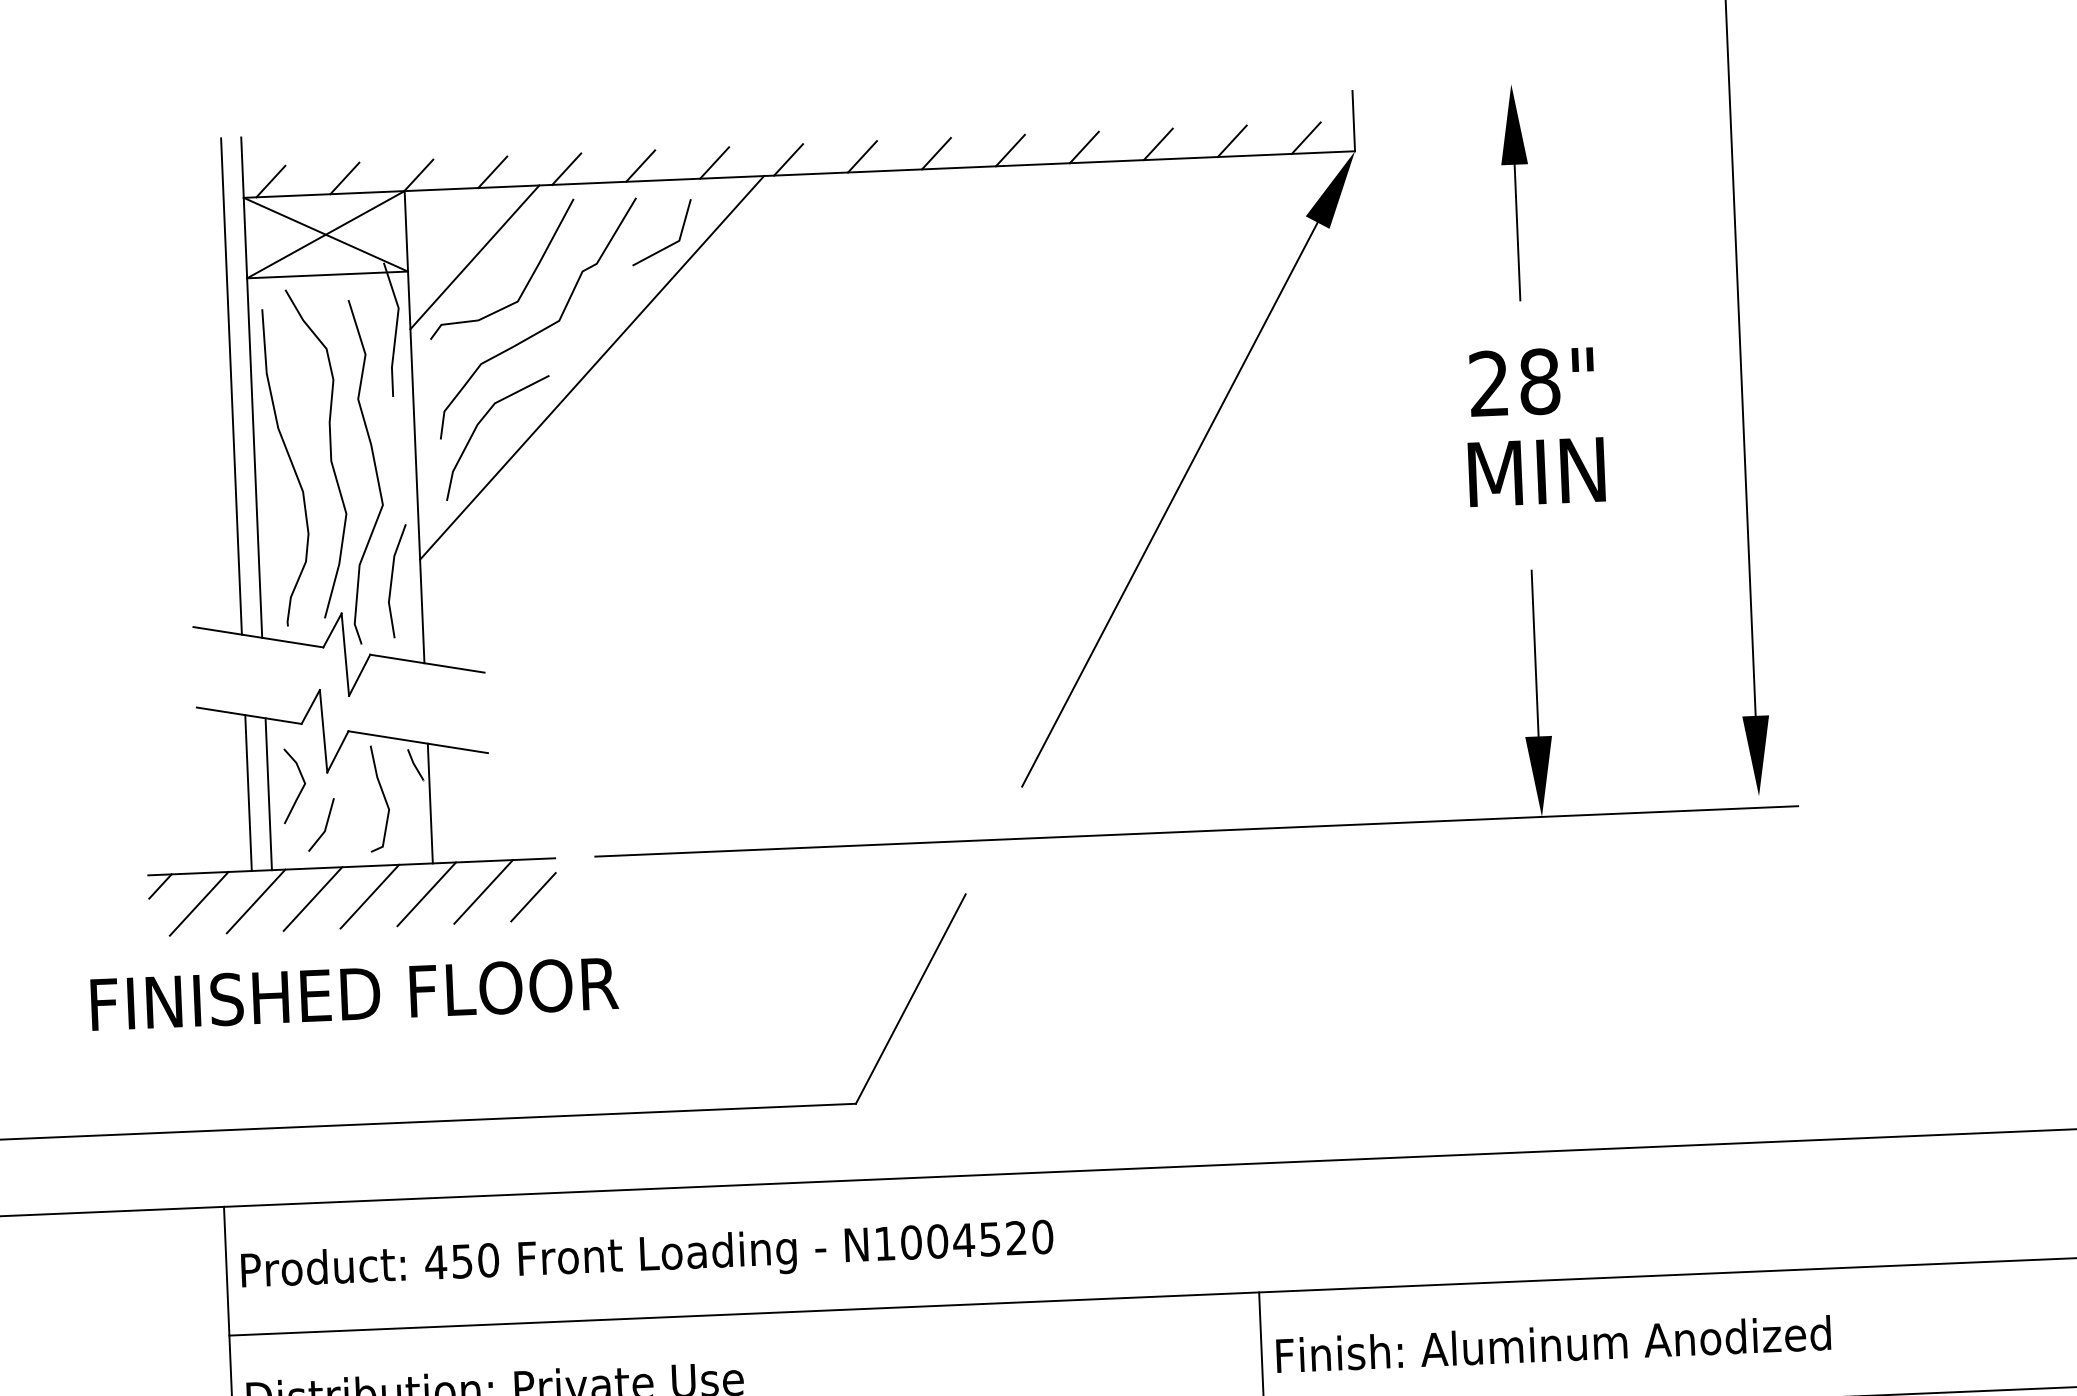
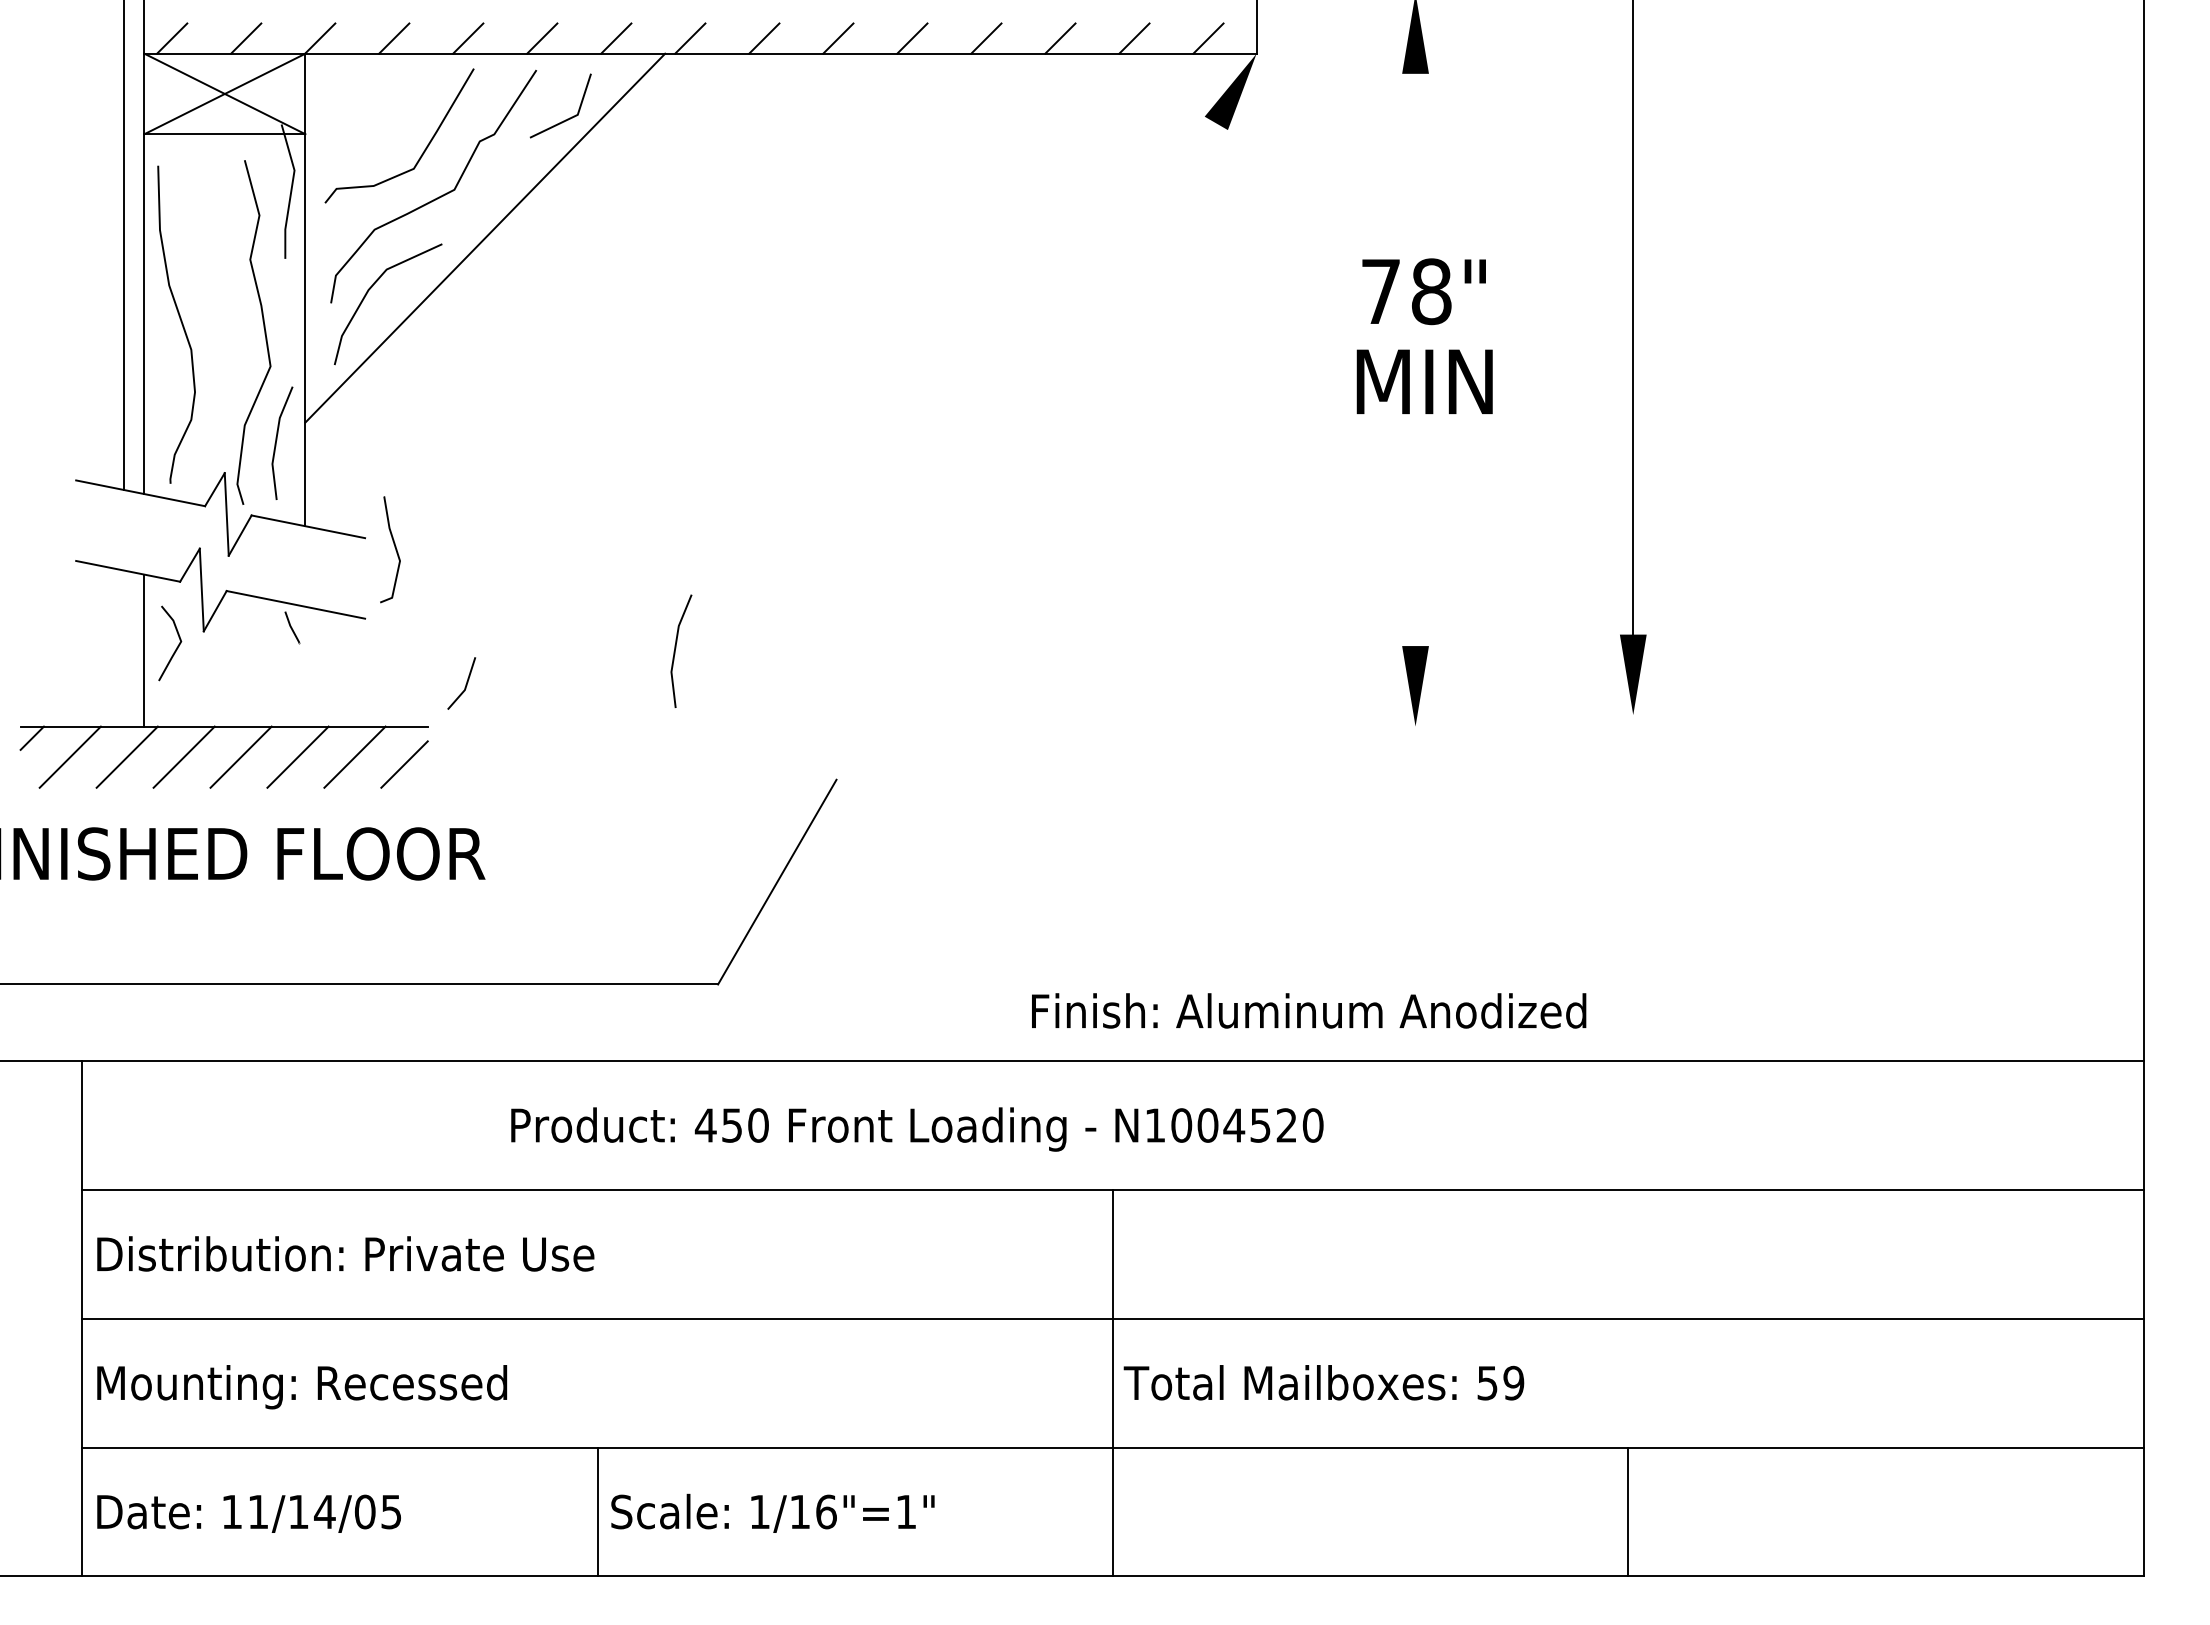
line: (1517, 232) -> (1415, 141), removed
line: (474, 257) -> (372, 122), removed
text: (1488, 382) -> (1380, 290), 28" -> 78"
curve: (329, 453) -> (219, 312), removed
line: (1169, 504) -> (1056, 398), removed
line: (1535, 653) -> (1415, 563), removed
line: (800, 769) -> (676, 648), added
line: (248, 792) -> (124, 648), removed
curve: (383, 796) -> (394, 547), moved
line: (430, 803) -> (305, 666), removed
line: (325, 825) -> (465, 684), moved
line: (1196, 831) -> (1069, 726), removed
text: (647, 1257) -> (917, 1129), moved
text: (1554, 1343) -> (1309, 1010), moved

